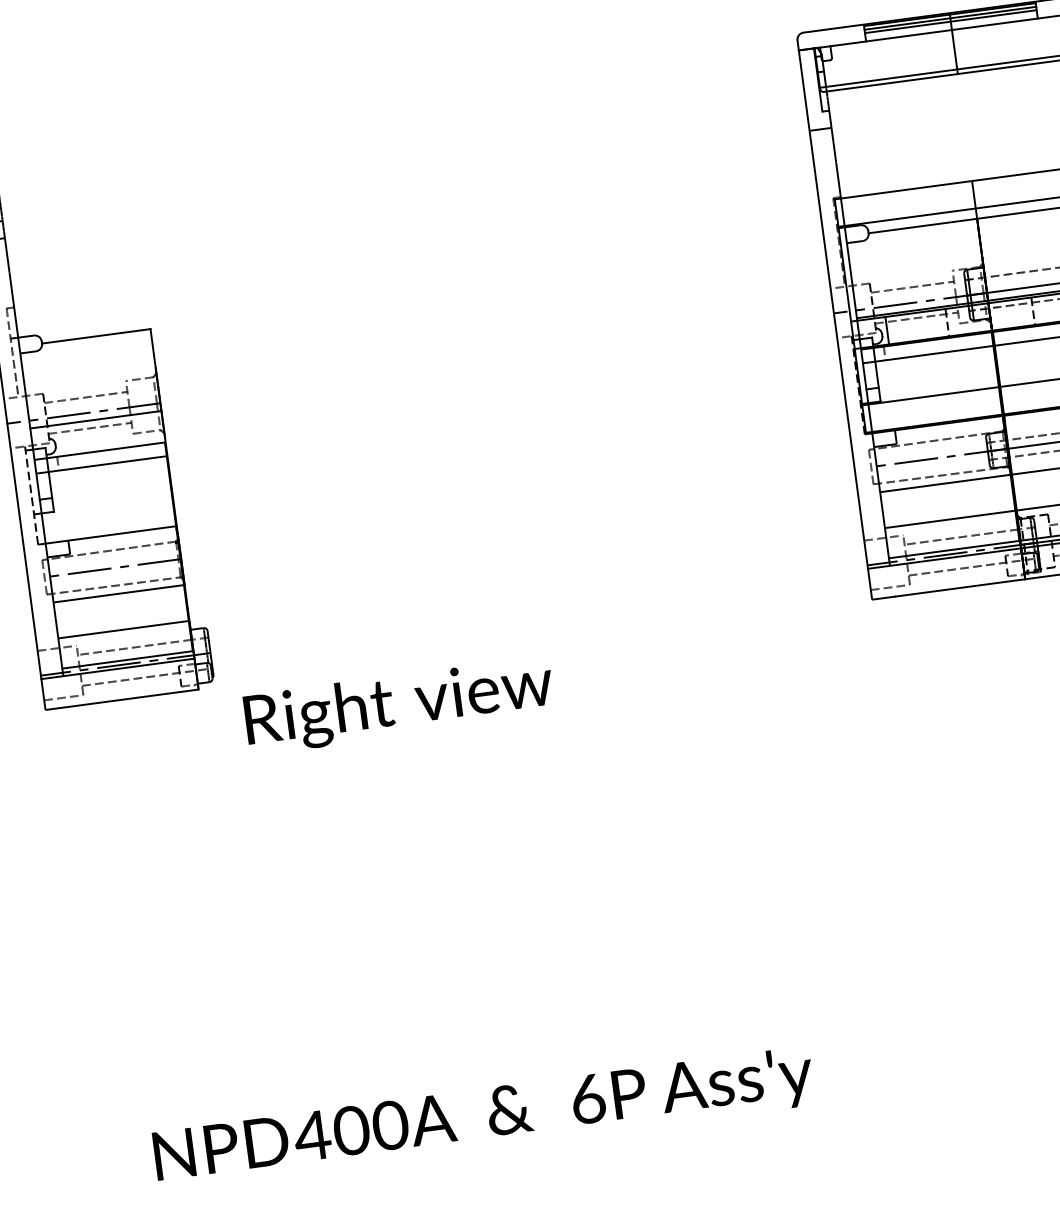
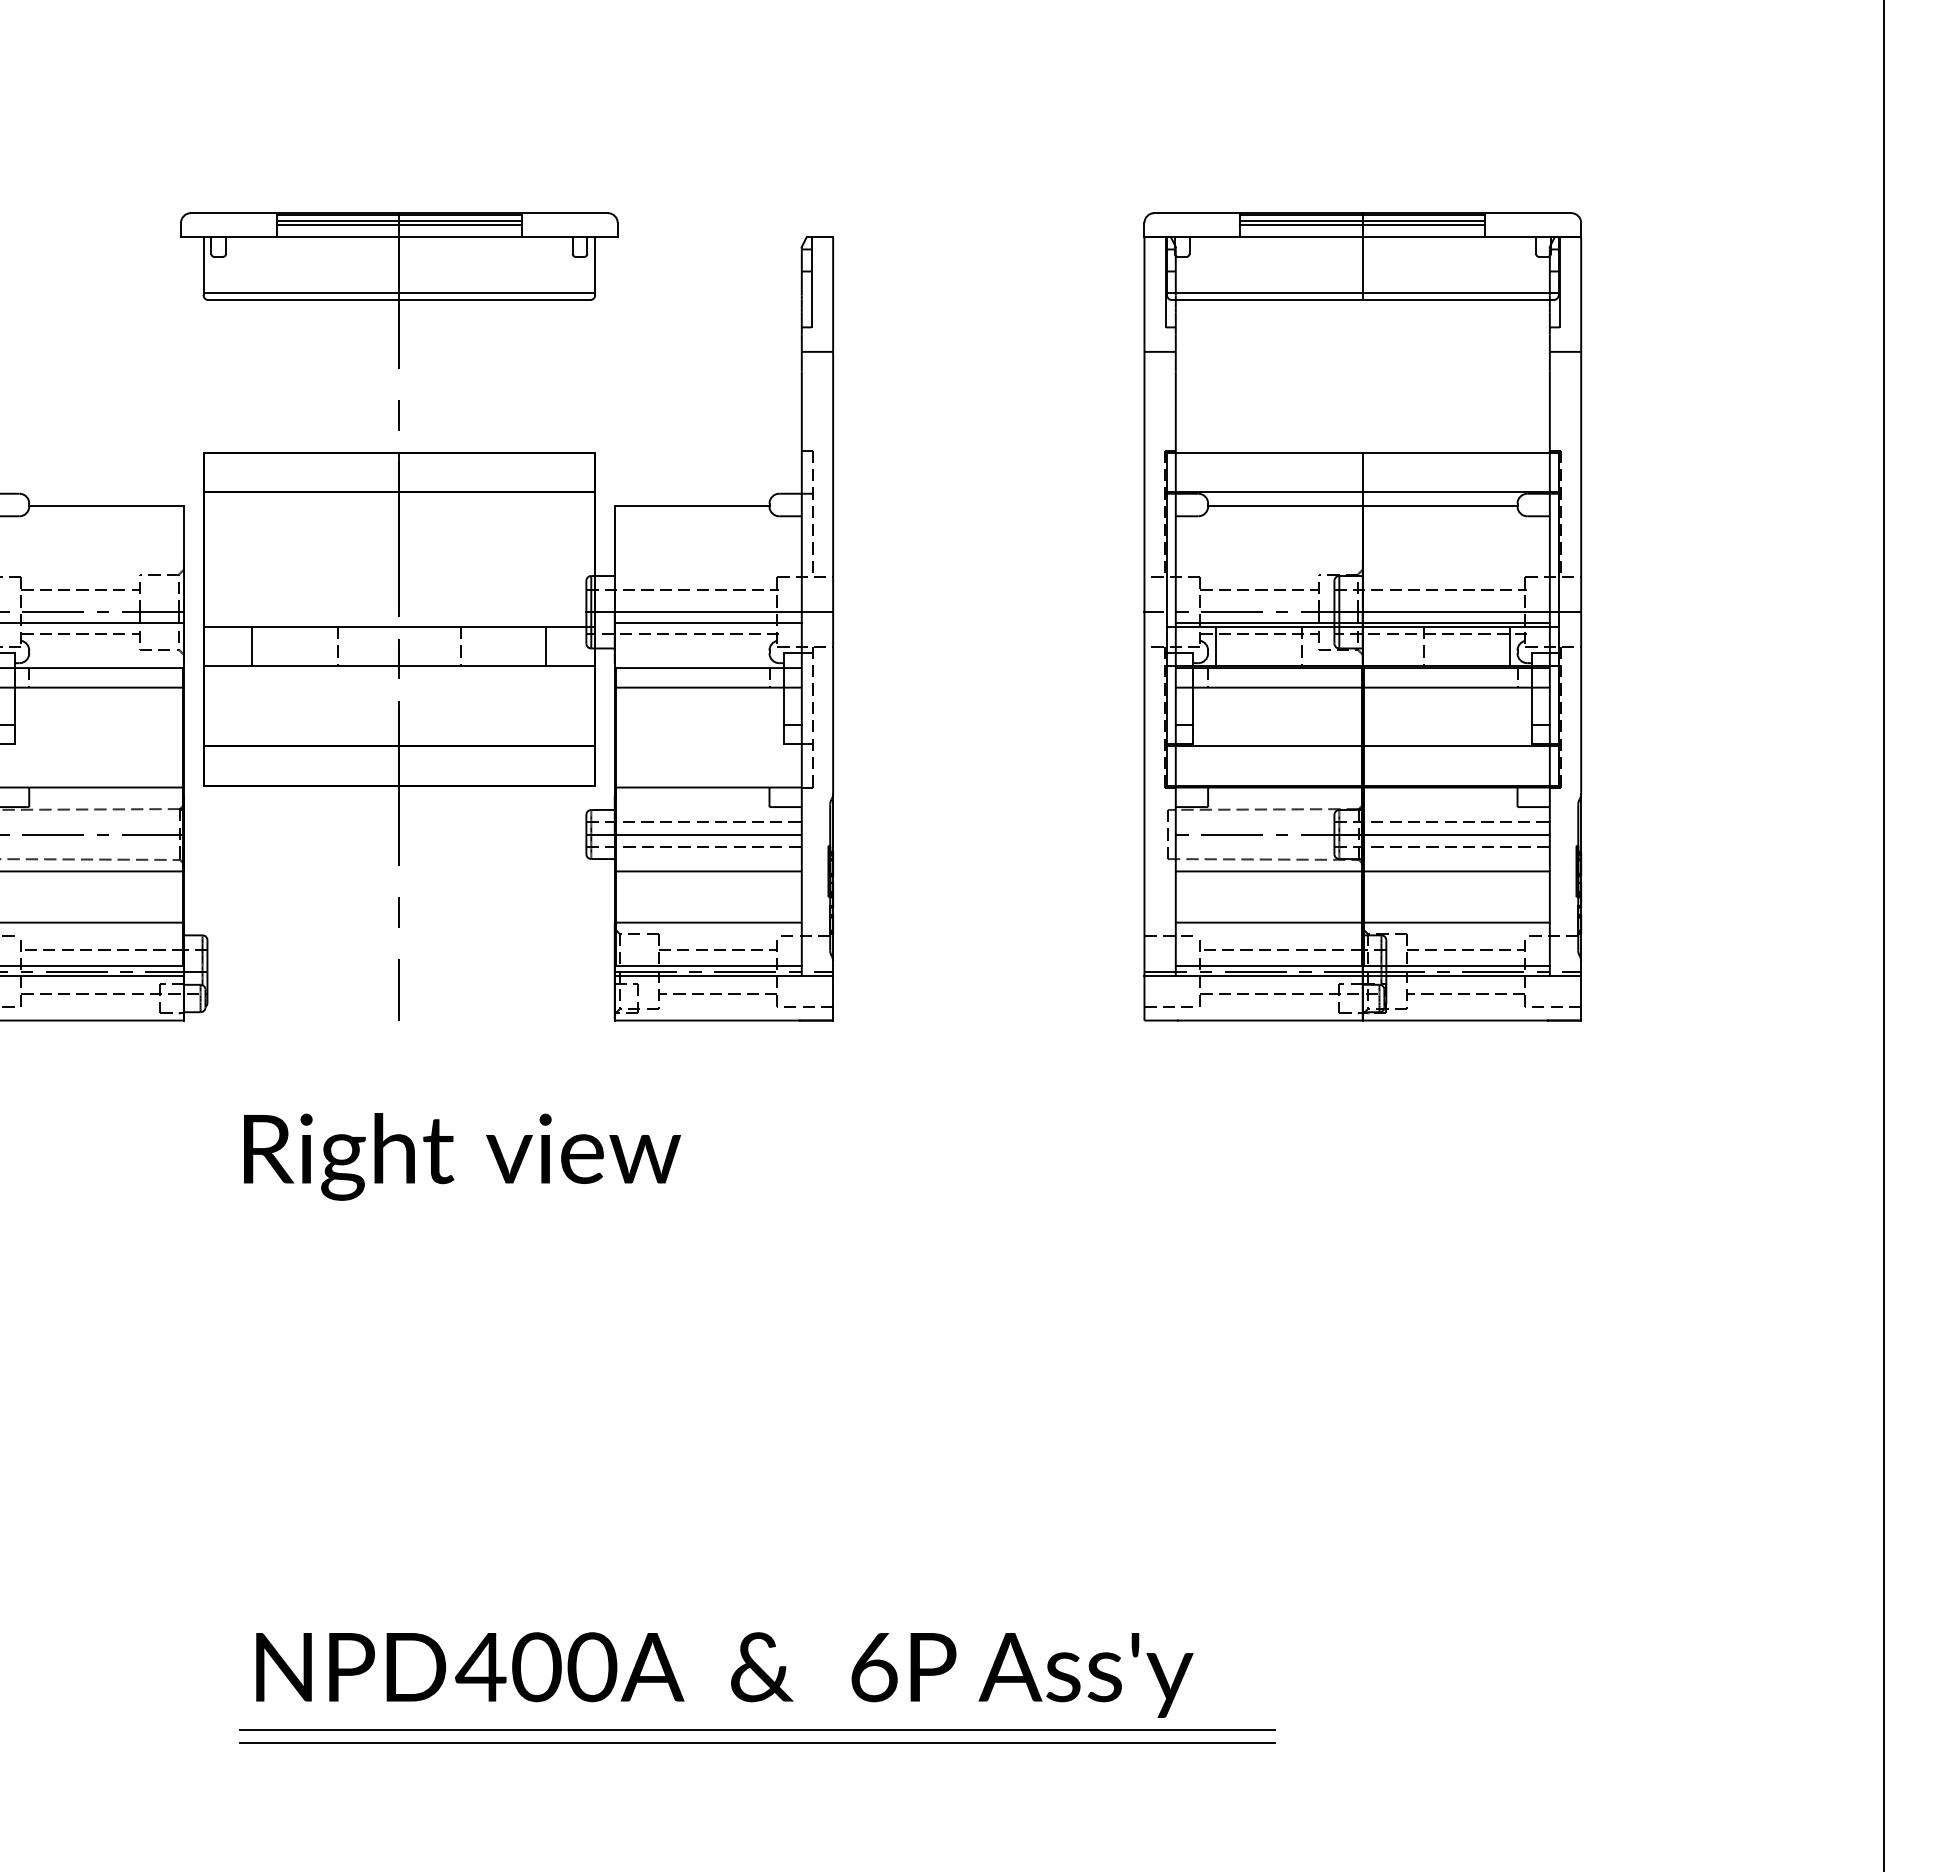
part: (386, 376) -> (506, 616), added
text: (399, 705) -> (462, 1156), moved
text: (483, 1118) -> (724, 1674), moved
line: (667, 1133) -> (757, 1730), added
line: (668, 1142) -> (757, 1743), added

